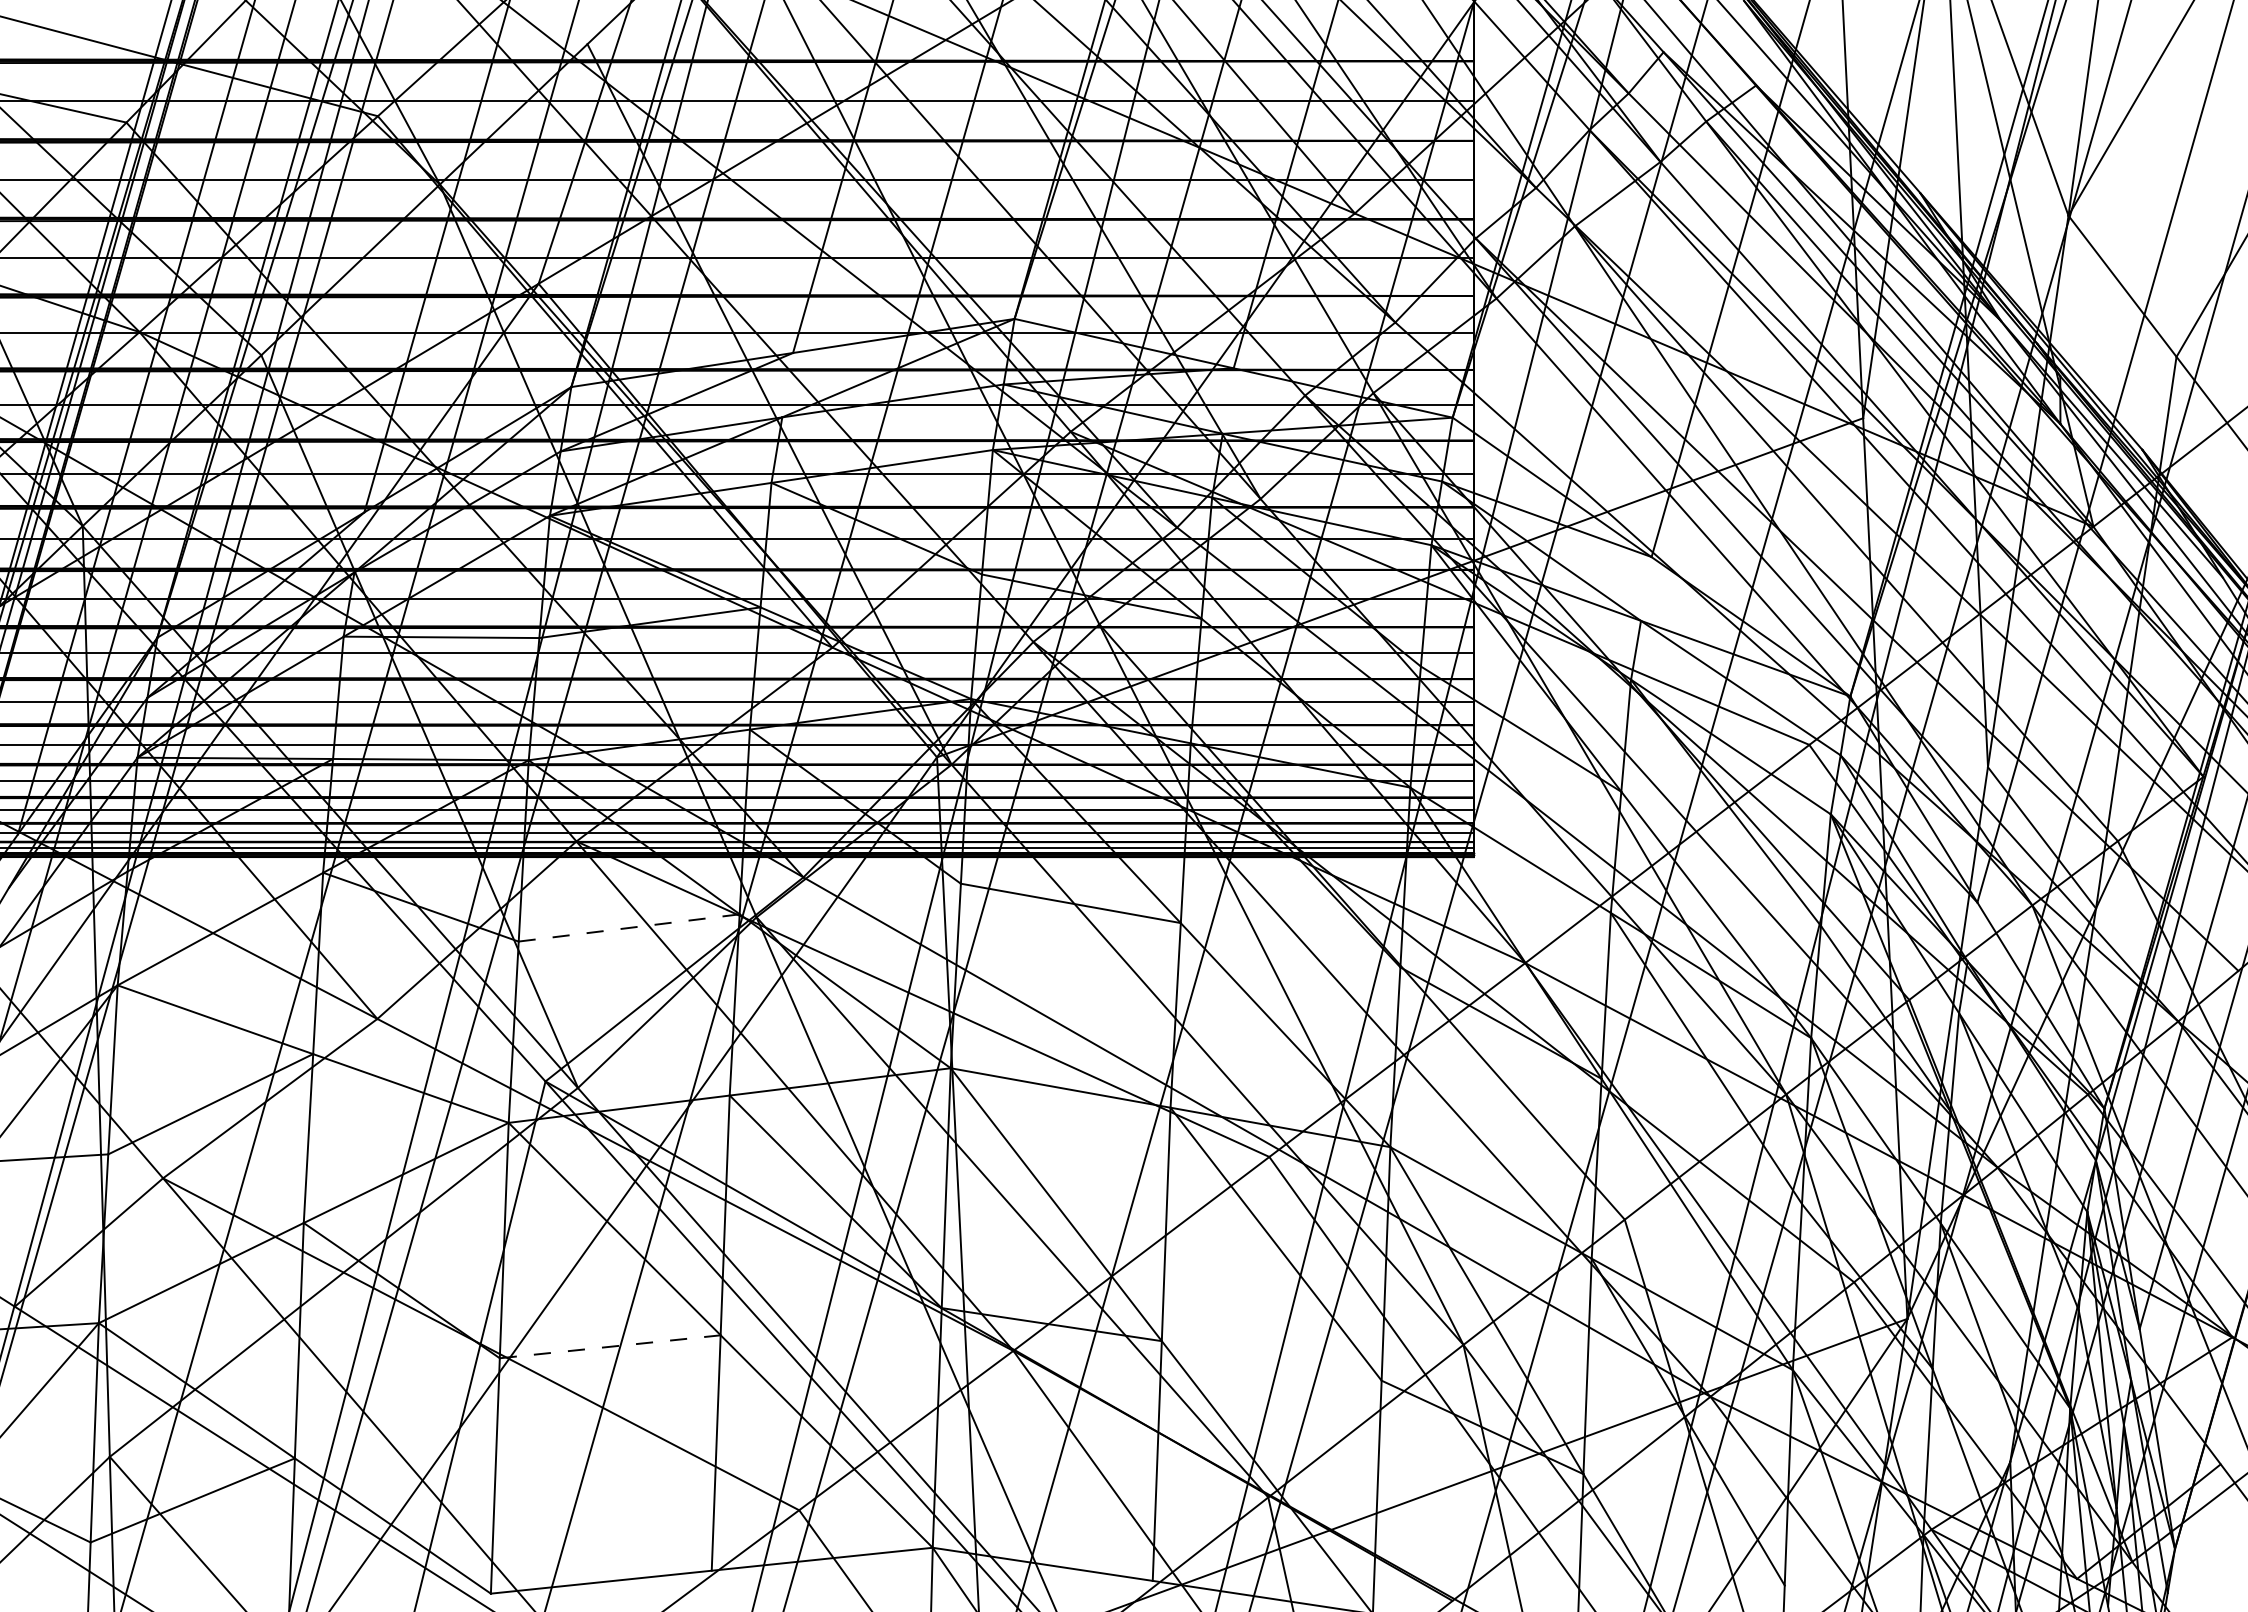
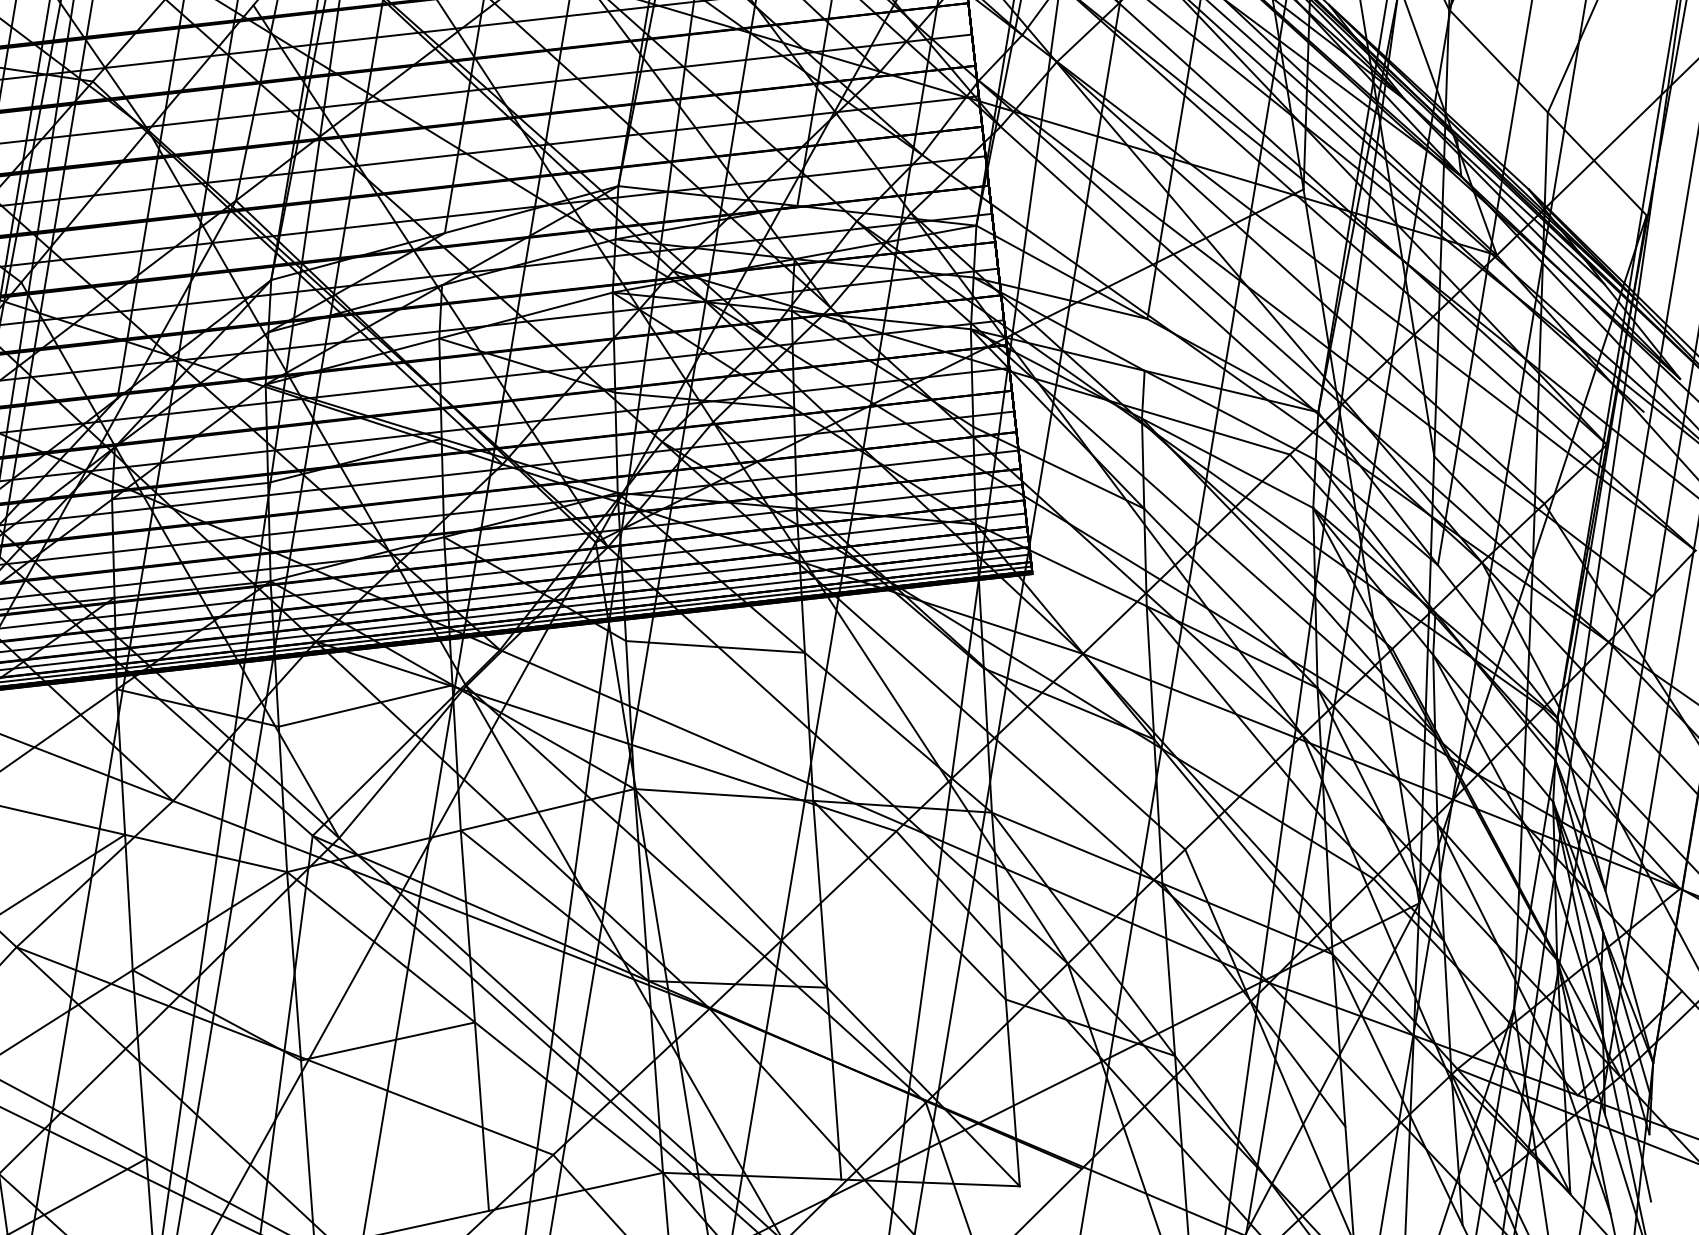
line: (629, 927) -> (365, 705), dashed -> solid
line: (610, 1346) -> (388, 1041), dashed -> solid

